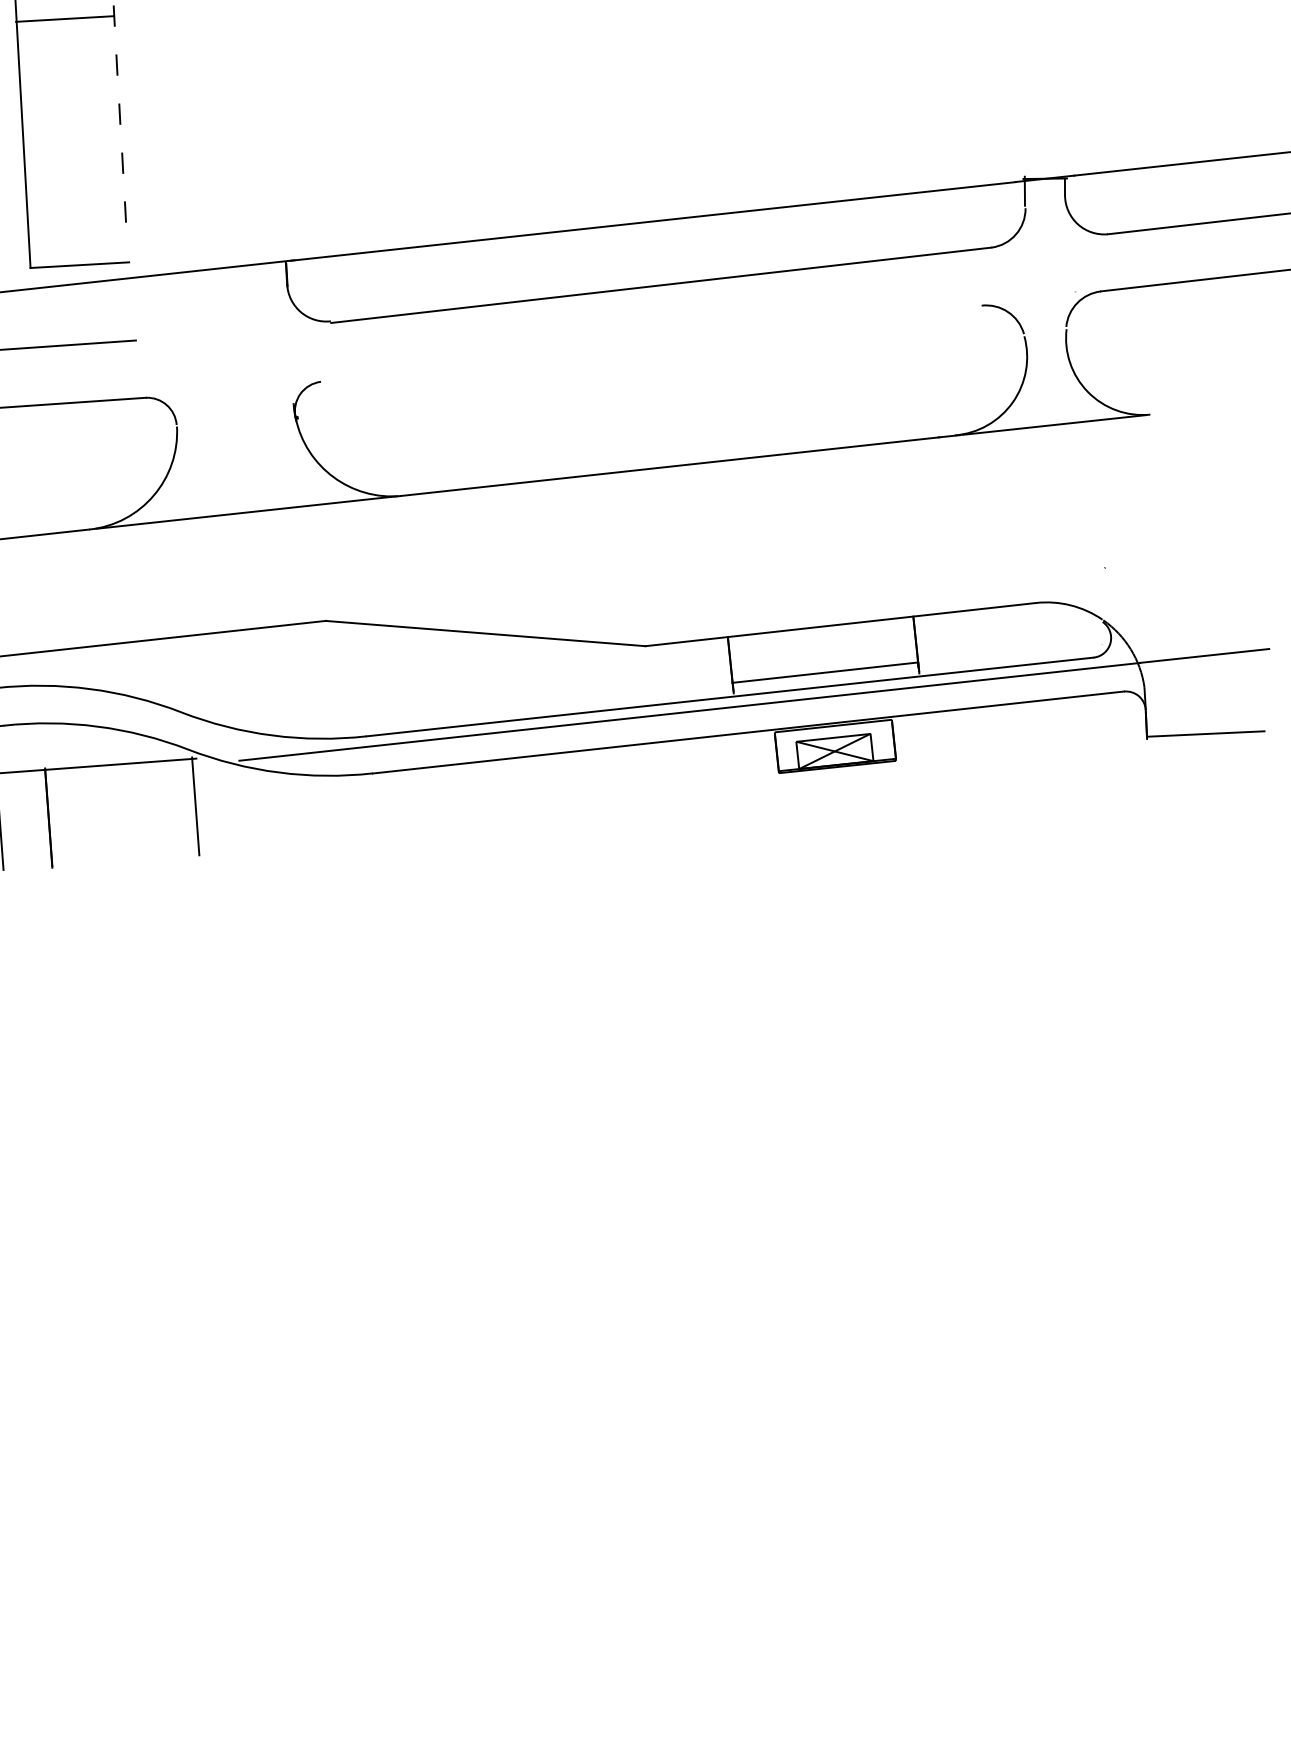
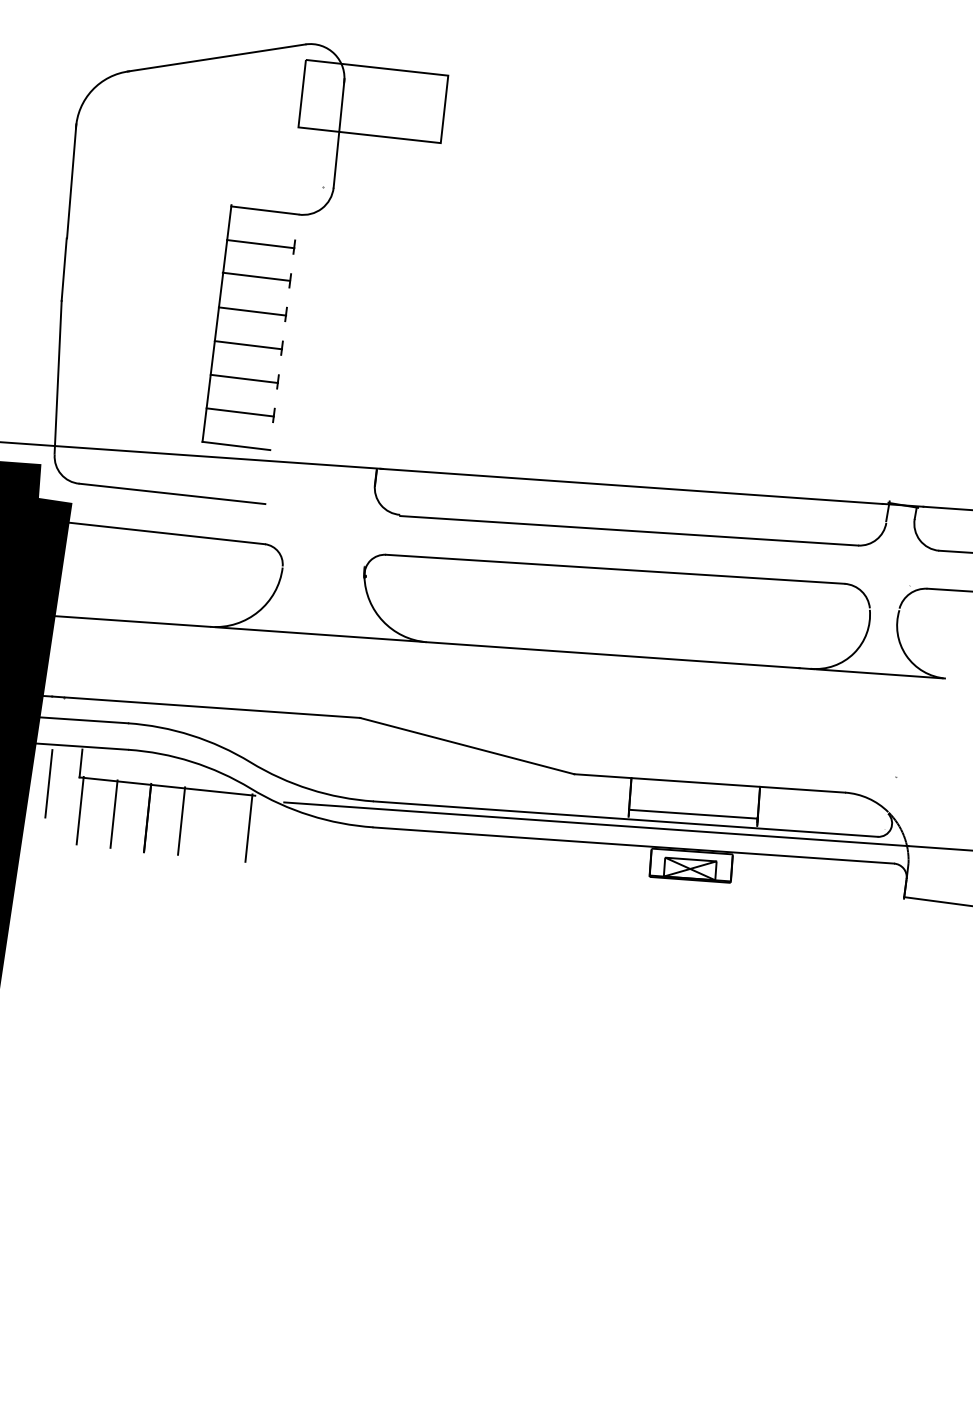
line: (68, 69) -> (252, 311), added
line: (71, 118) -> (248, 345), added
line: (72, 167) -> (243, 378), added
line: (75, 216) -> (239, 412), added
line: (651, 342) -> (615, 568), added
line: (97, 812) -> (181, 820), added

